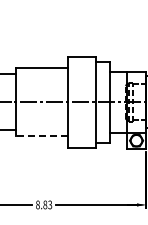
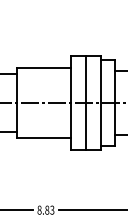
line: (82, 101) -> (86, 102), added
line: (41, 136) -> (43, 138), dashed -> solid

